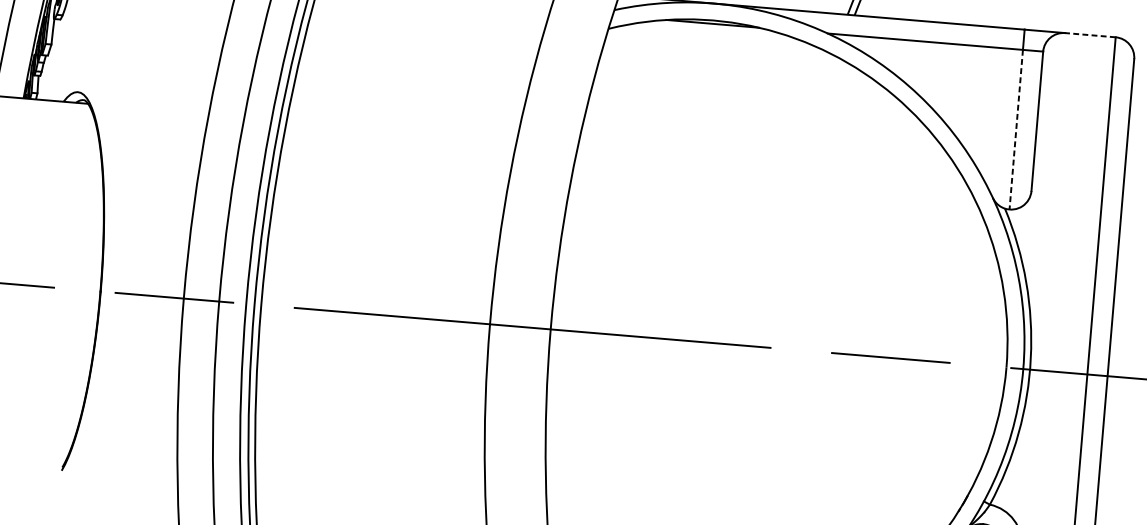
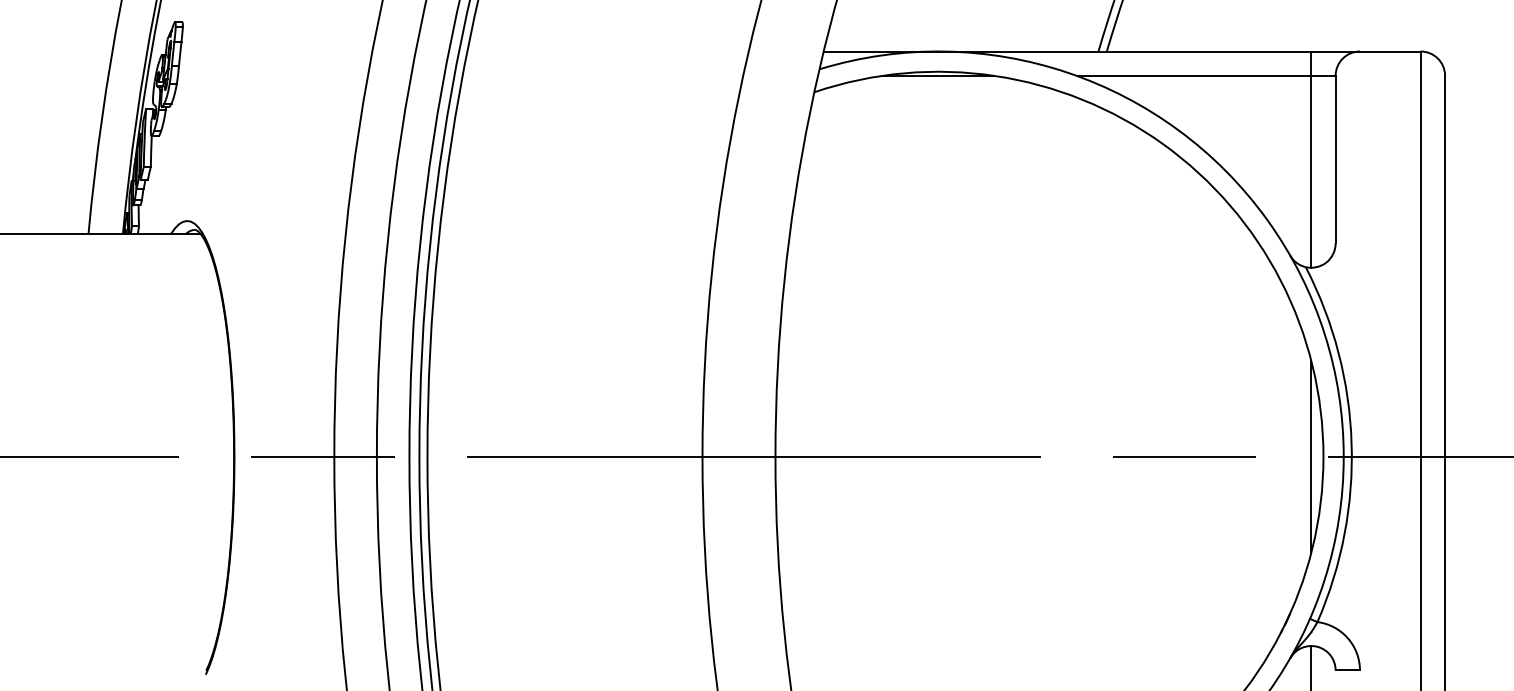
line: (1089, 35) -> (1389, 51), dashed -> solid
line: (1016, 129) -> (1311, 171), dashed -> solid
line: (996, 366) -> (1311, 456), added

